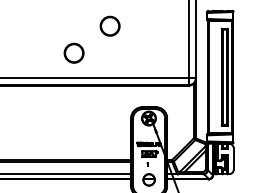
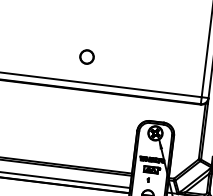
circle: (109, 25) -> (126, 33), removed
circle: (73, 52) -> (86, 56), size x0.7

